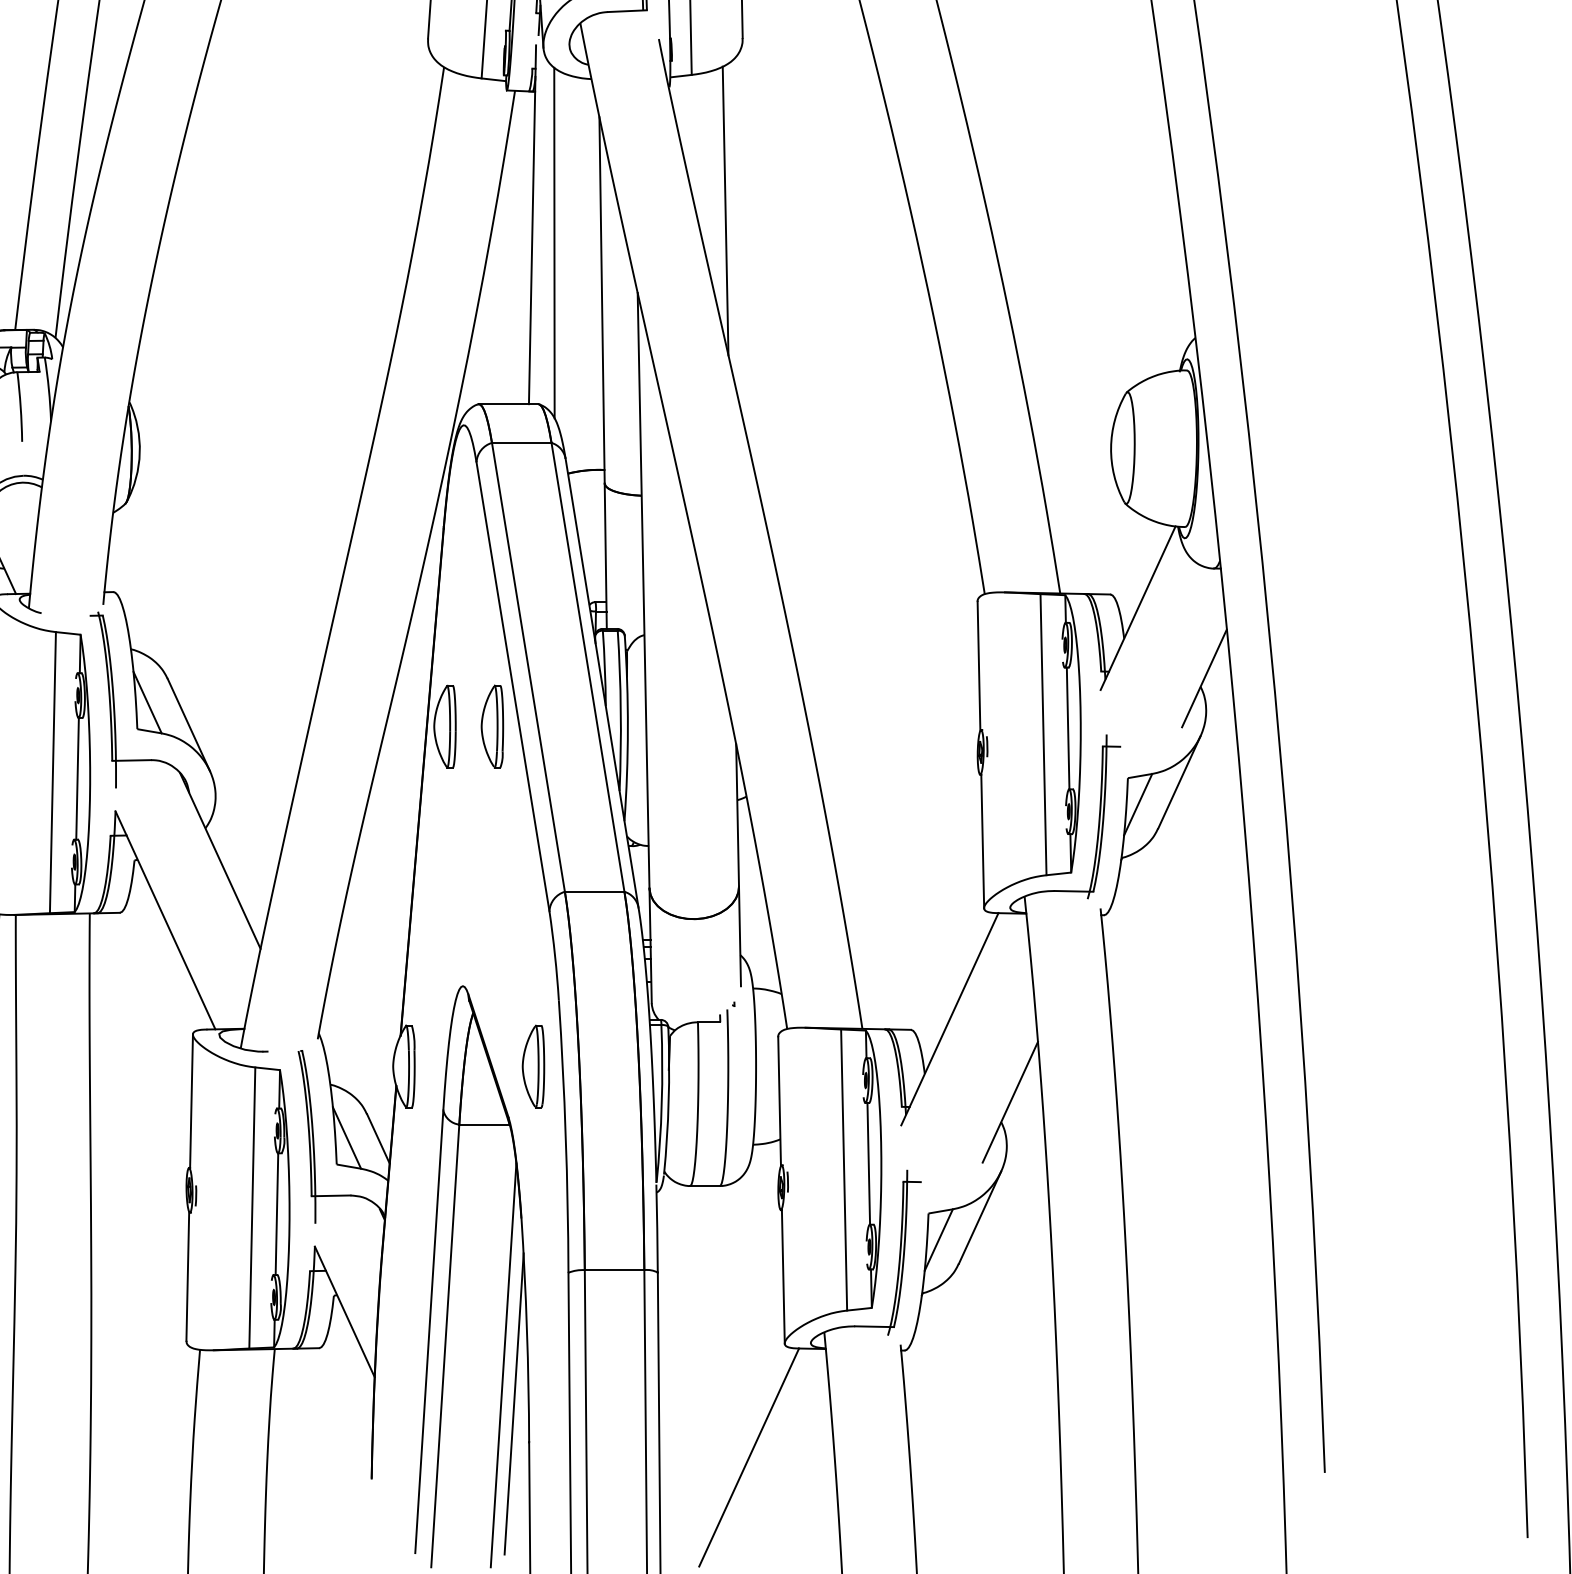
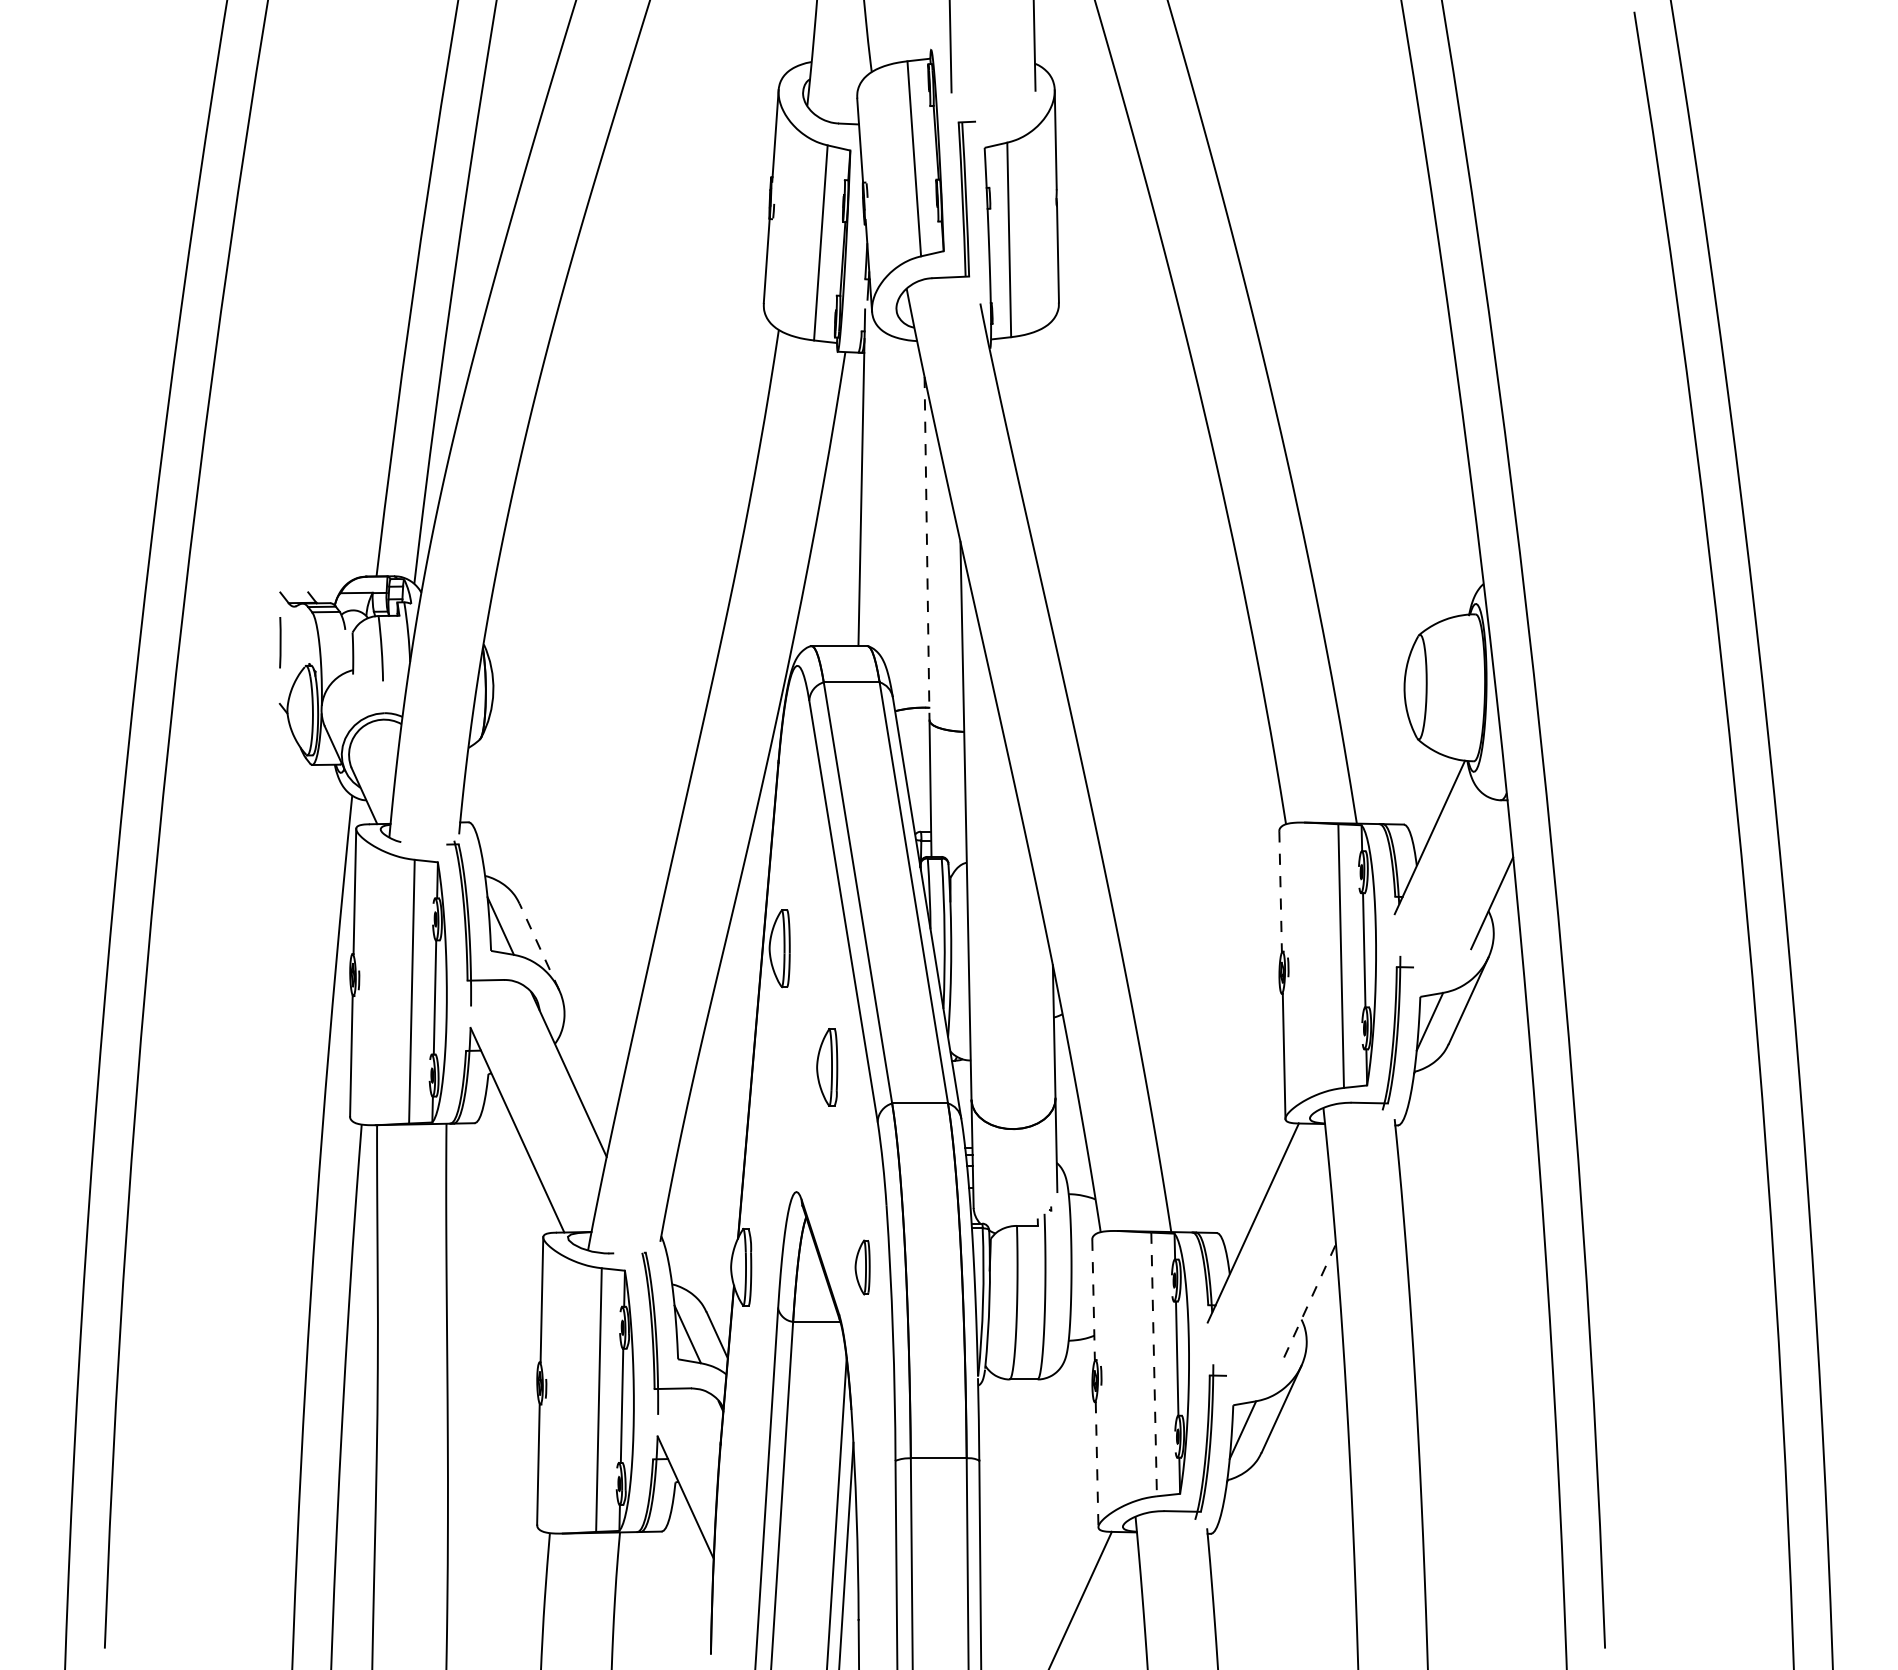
line: (725, 210) -> (1042, 464), removed
line: (554, 242) -> (882, 494), removed
line: (602, 300) -> (927, 548), solid -> dashed
line: (978, 665) -> (1280, 891), solid -> dashed
line: (188, 725) -> (539, 947), solid -> dashed
part: (492, 726) -> (827, 1067), moved
part: (533, 1066) -> (862, 1267), size x0.7
line: (779, 1101) -> (1093, 1300), solid -> dashed
line: (1010, 1101) -> (1310, 1300), solid -> dashed
line: (844, 1170) -> (1154, 1364), solid -> dashed
line: (783, 1276) -> (1097, 1464), solid -> dashed

